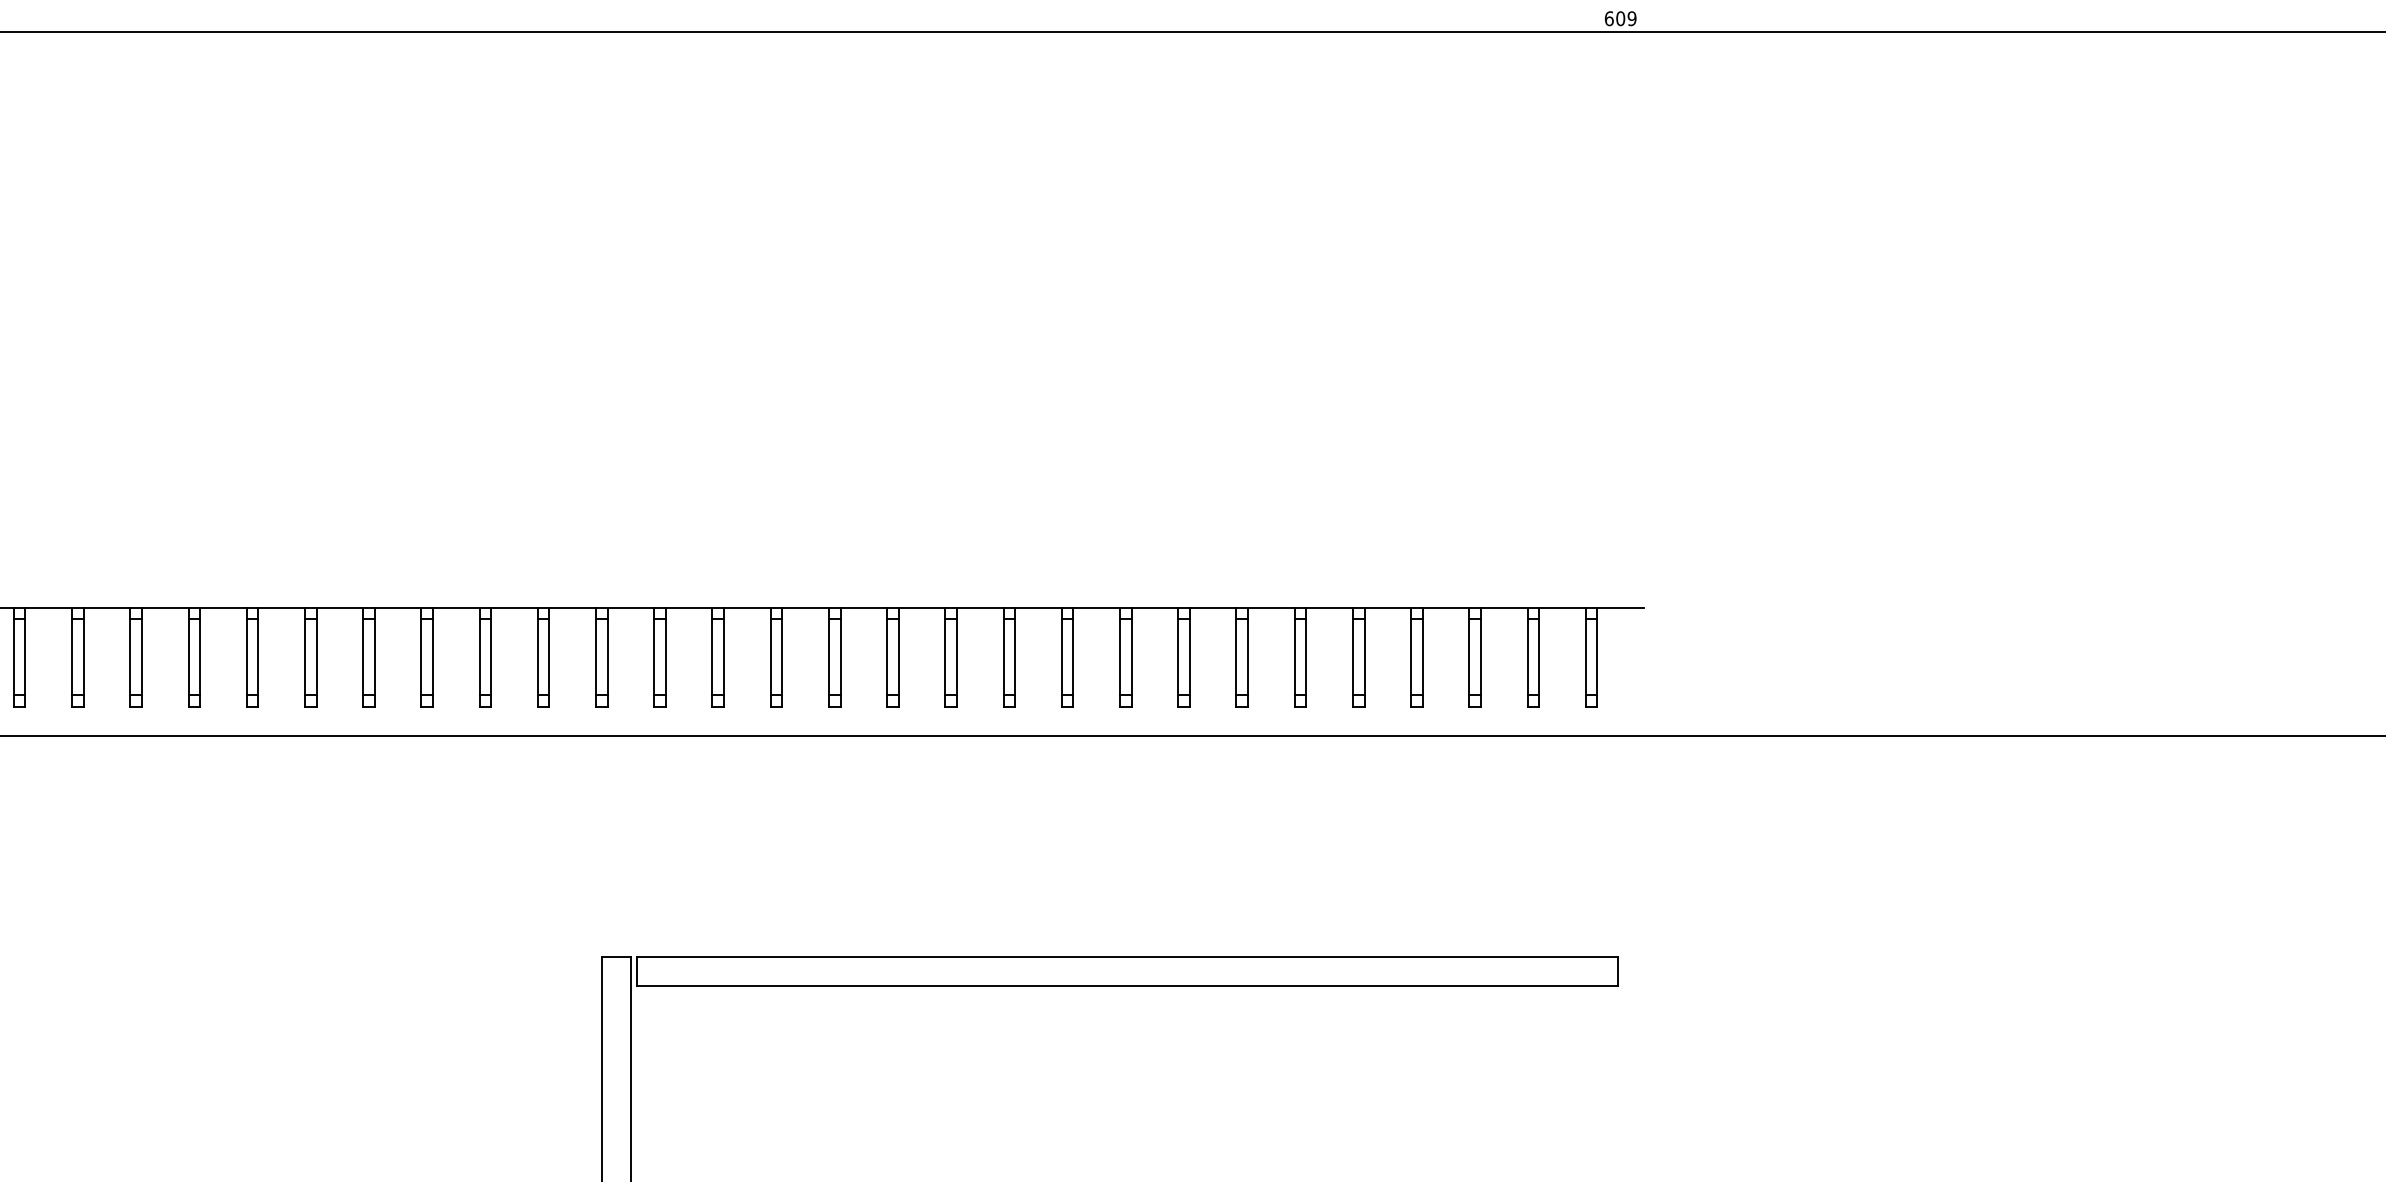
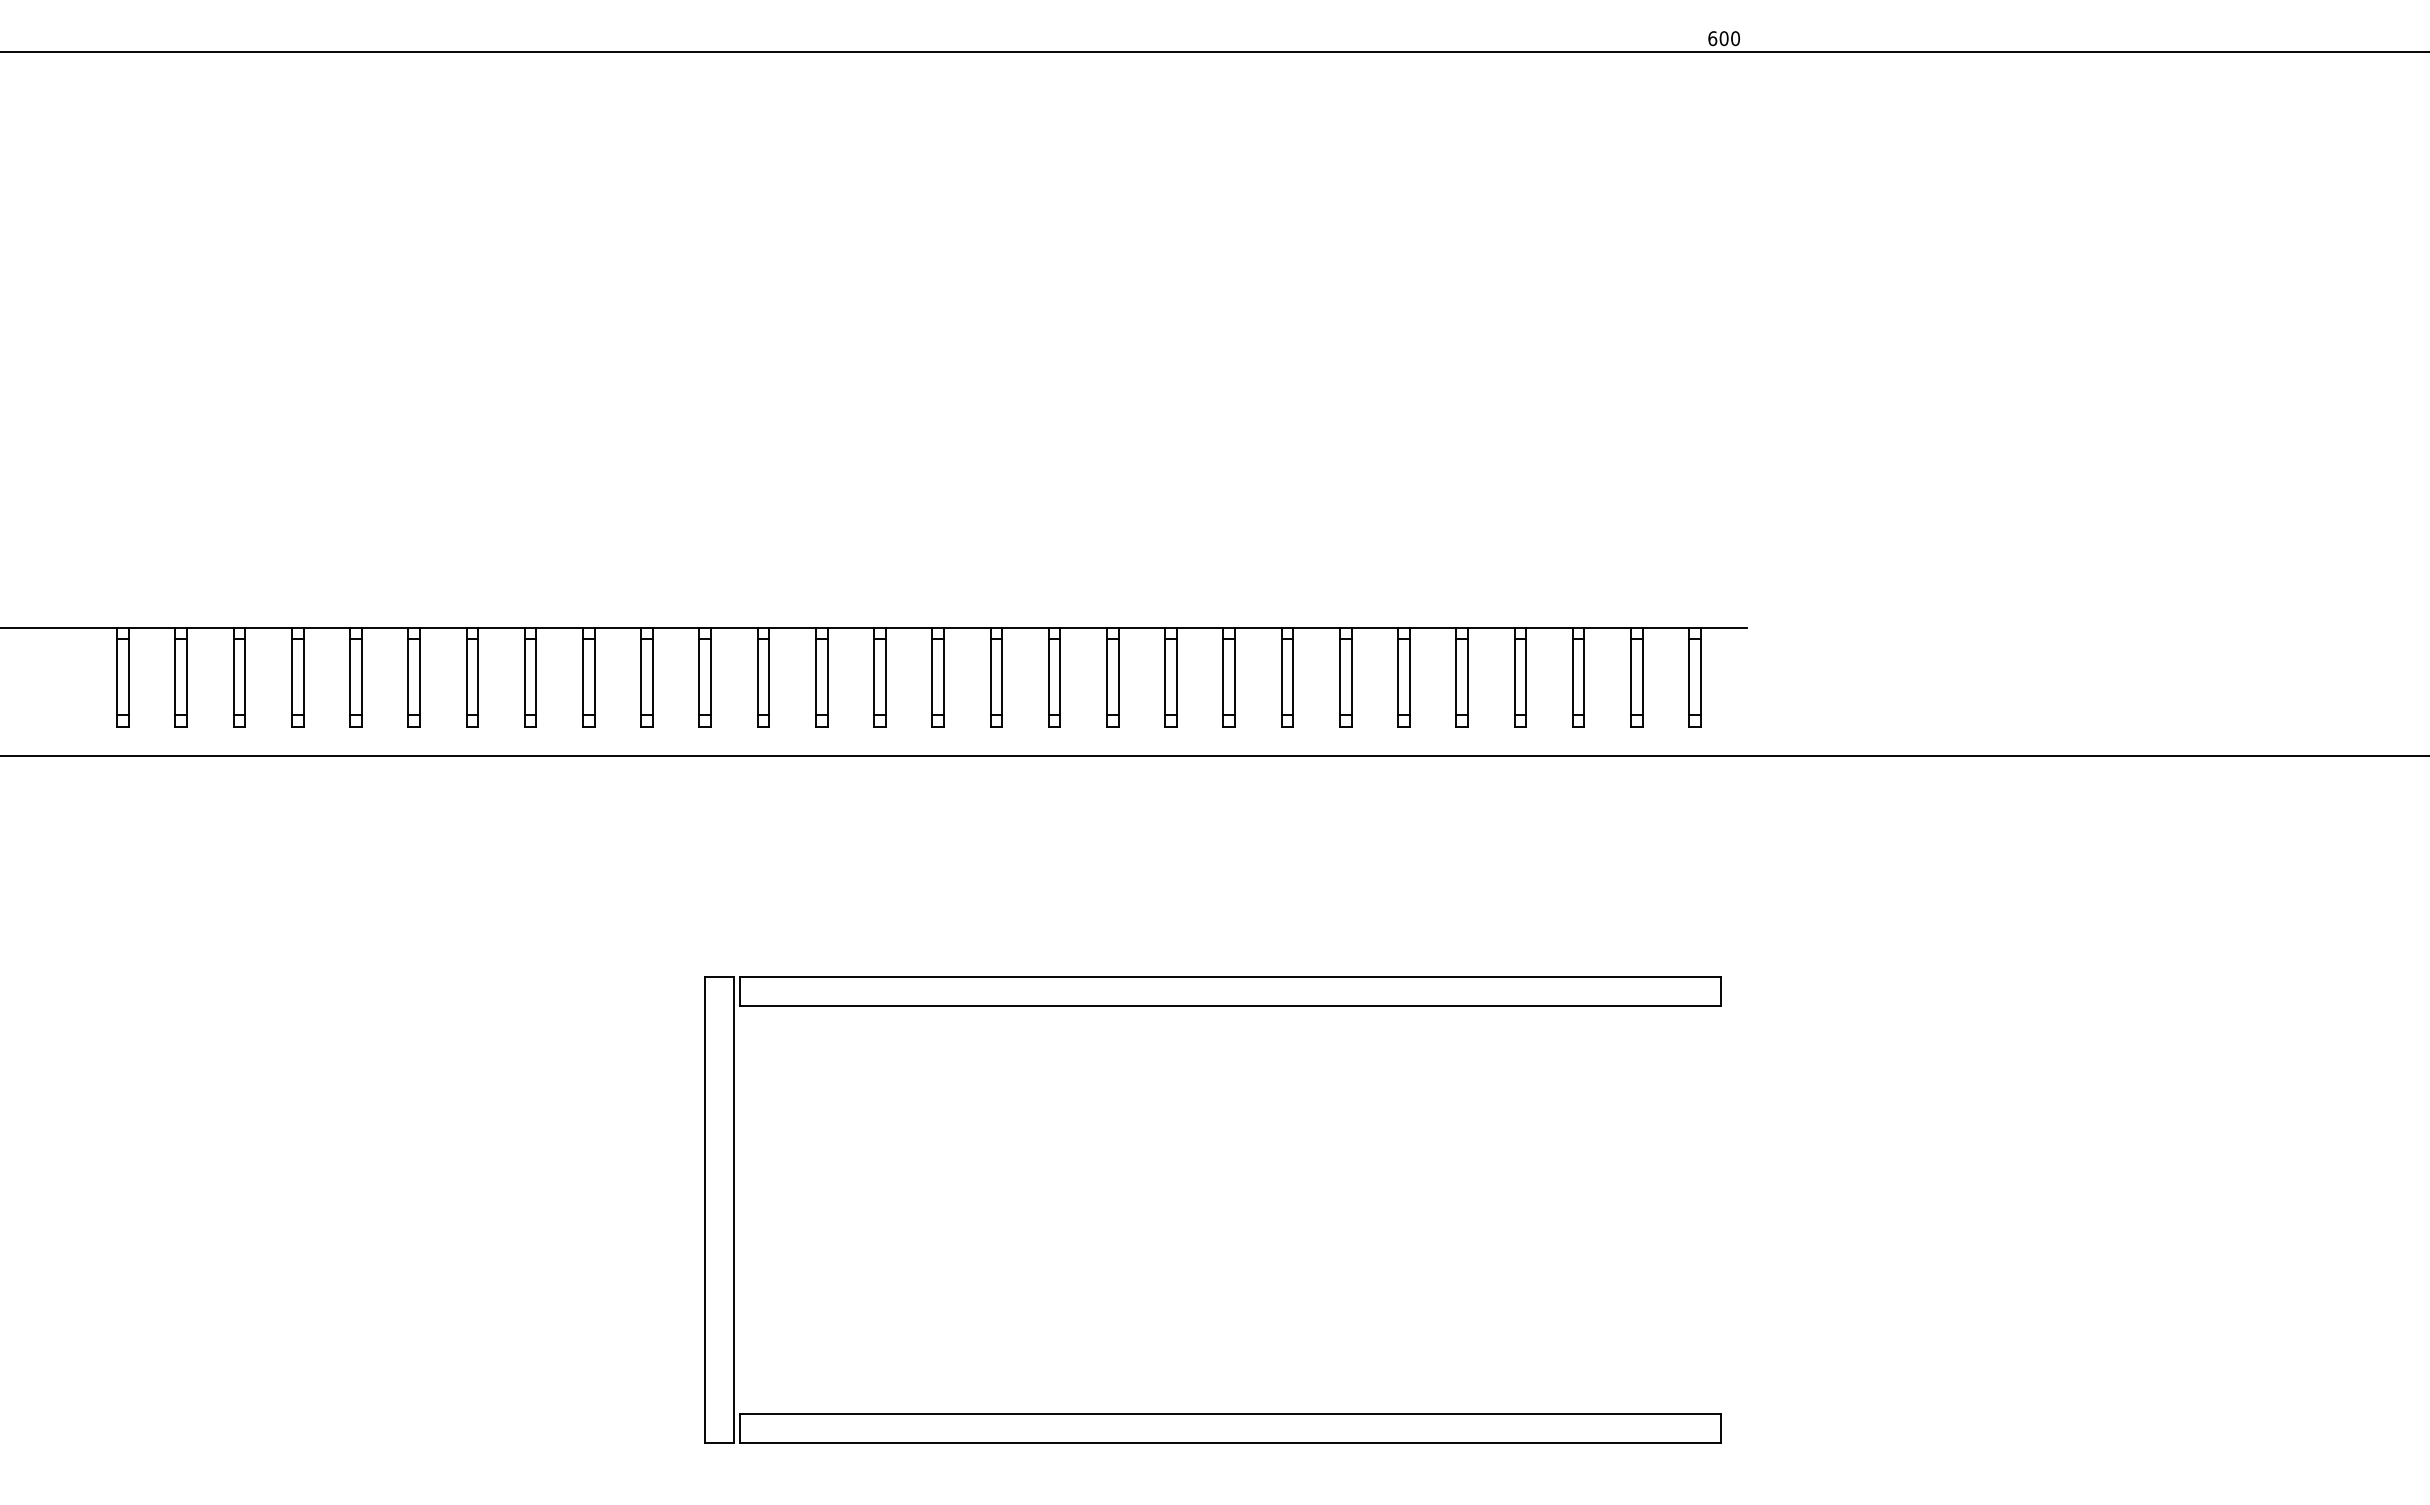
text: (1632, 18) -> (1735, 38), 609 -> 600

